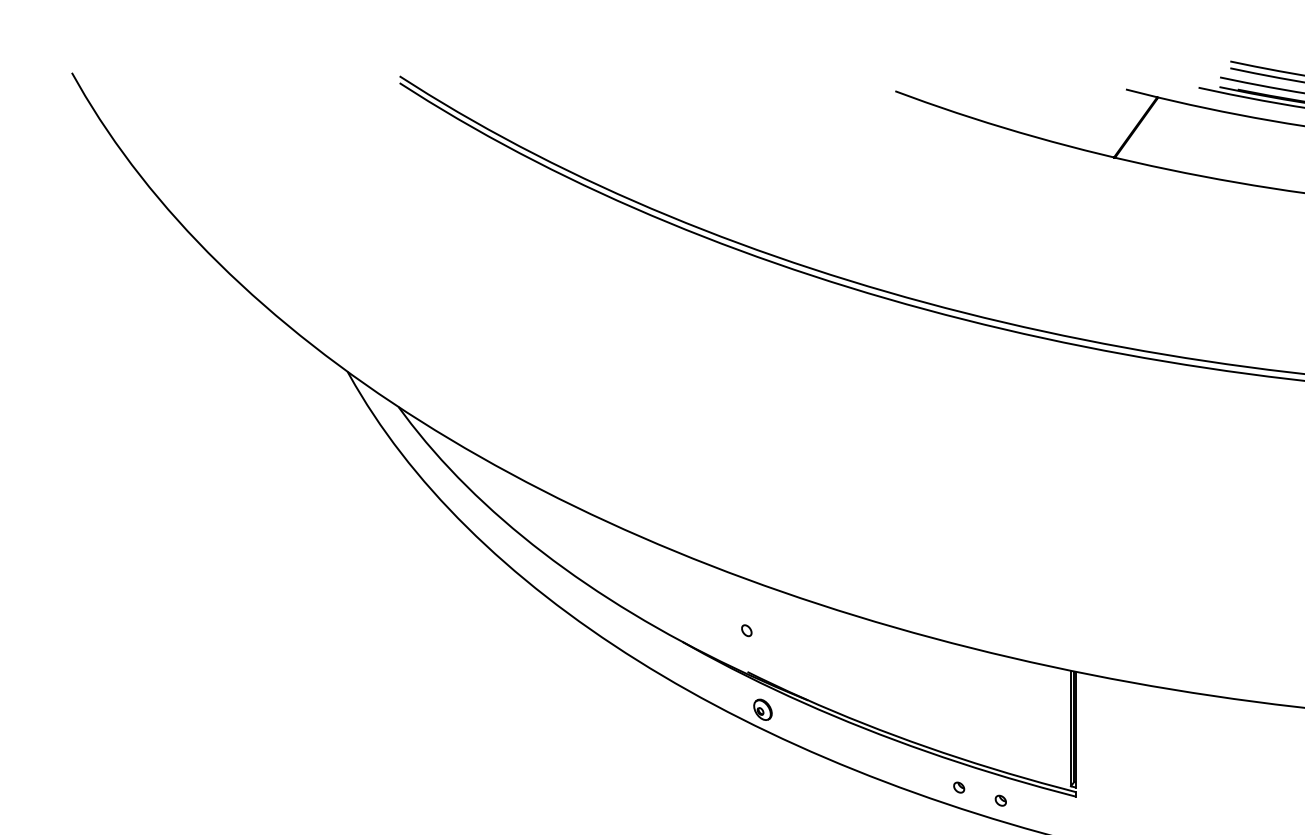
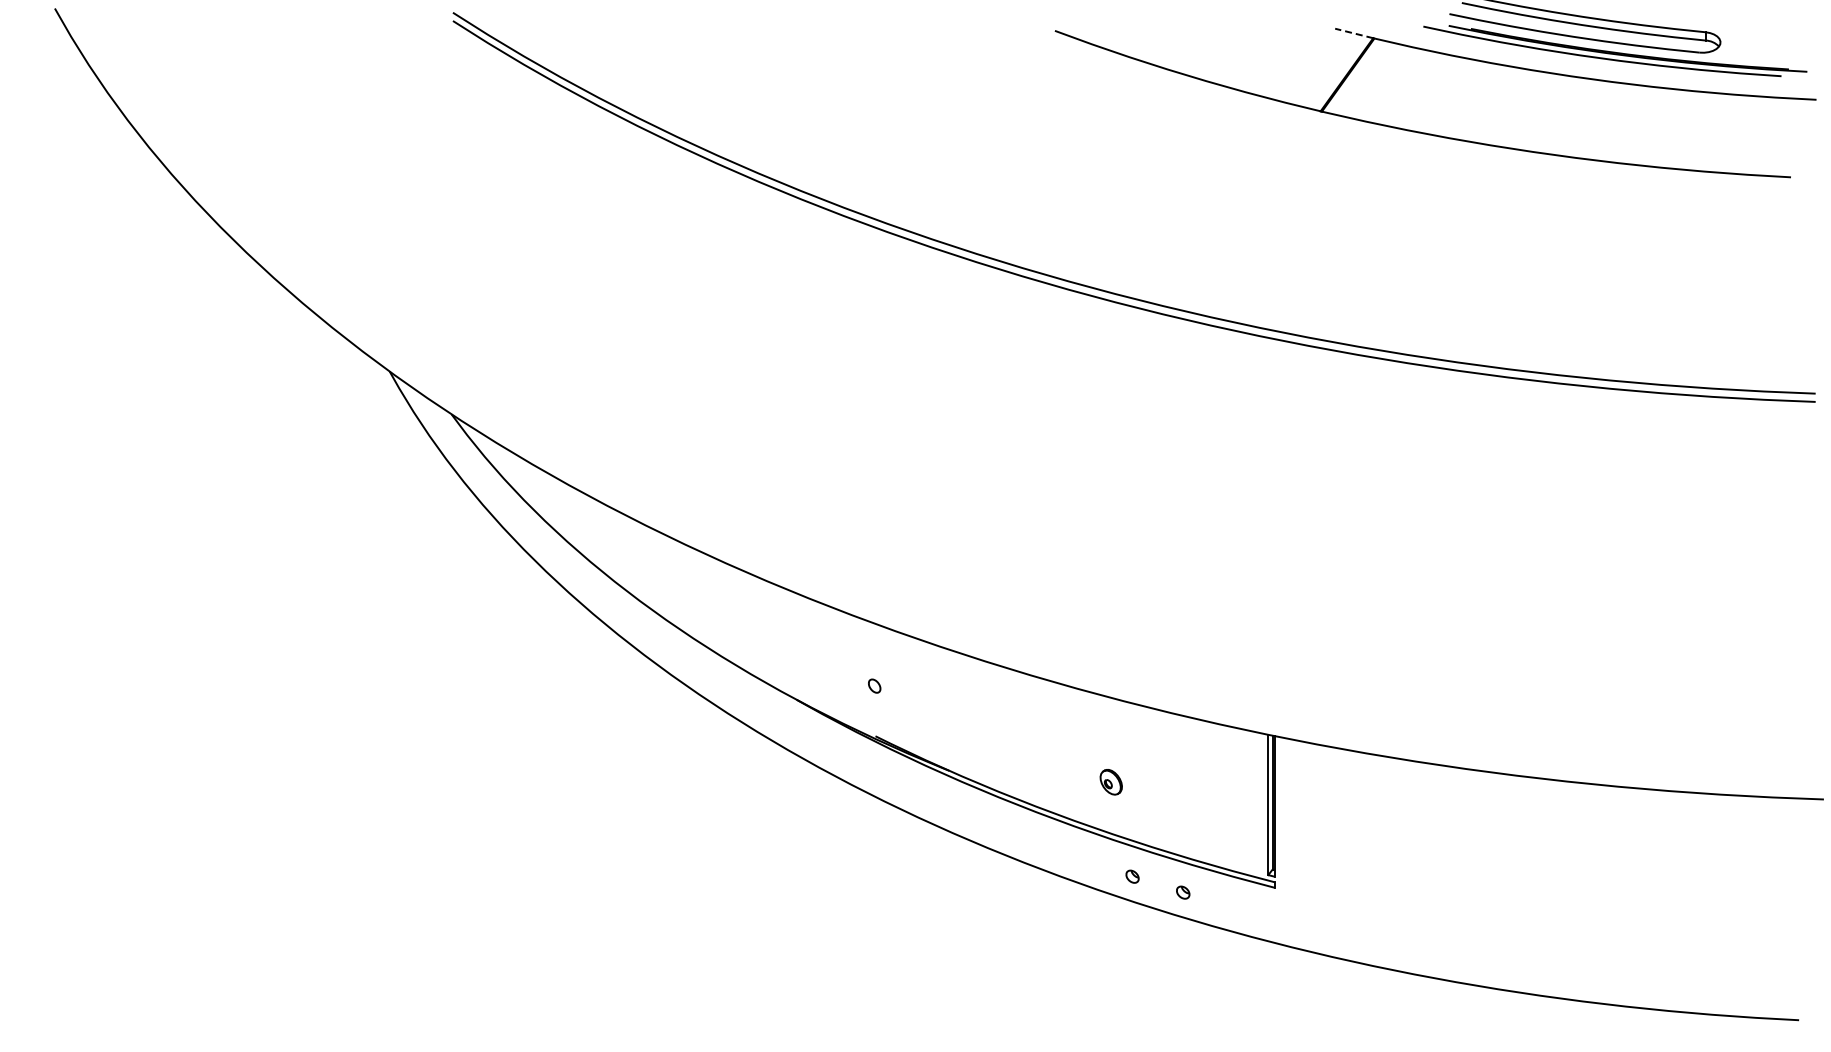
line: (1141, 93) -> (1354, 33), solid -> dashed
part: (762, 710) -> (1110, 782), moved

